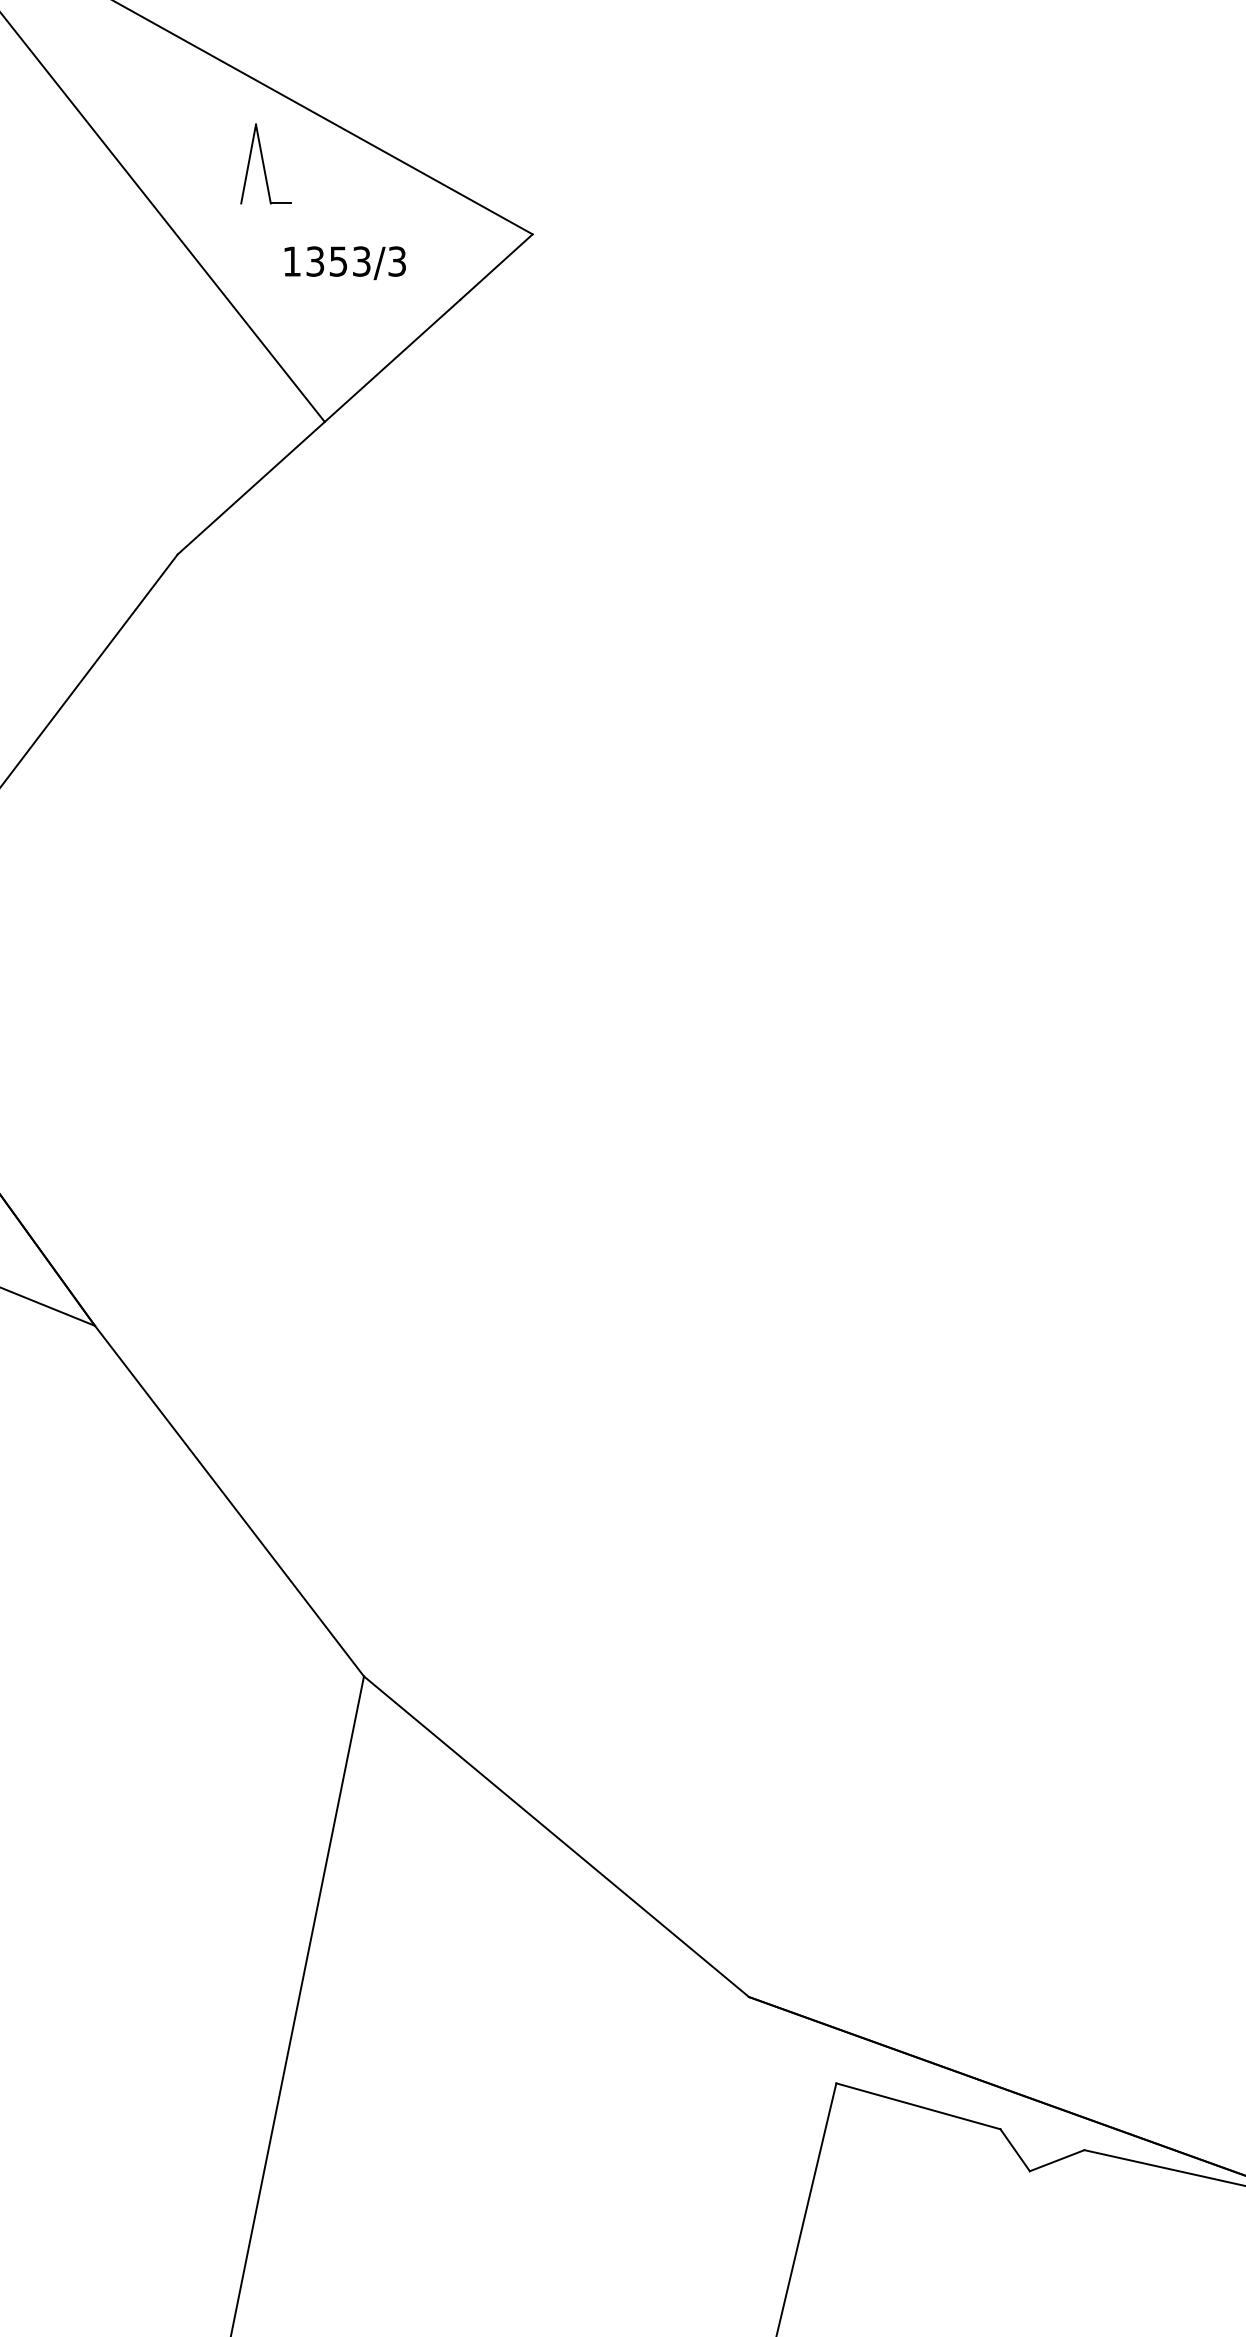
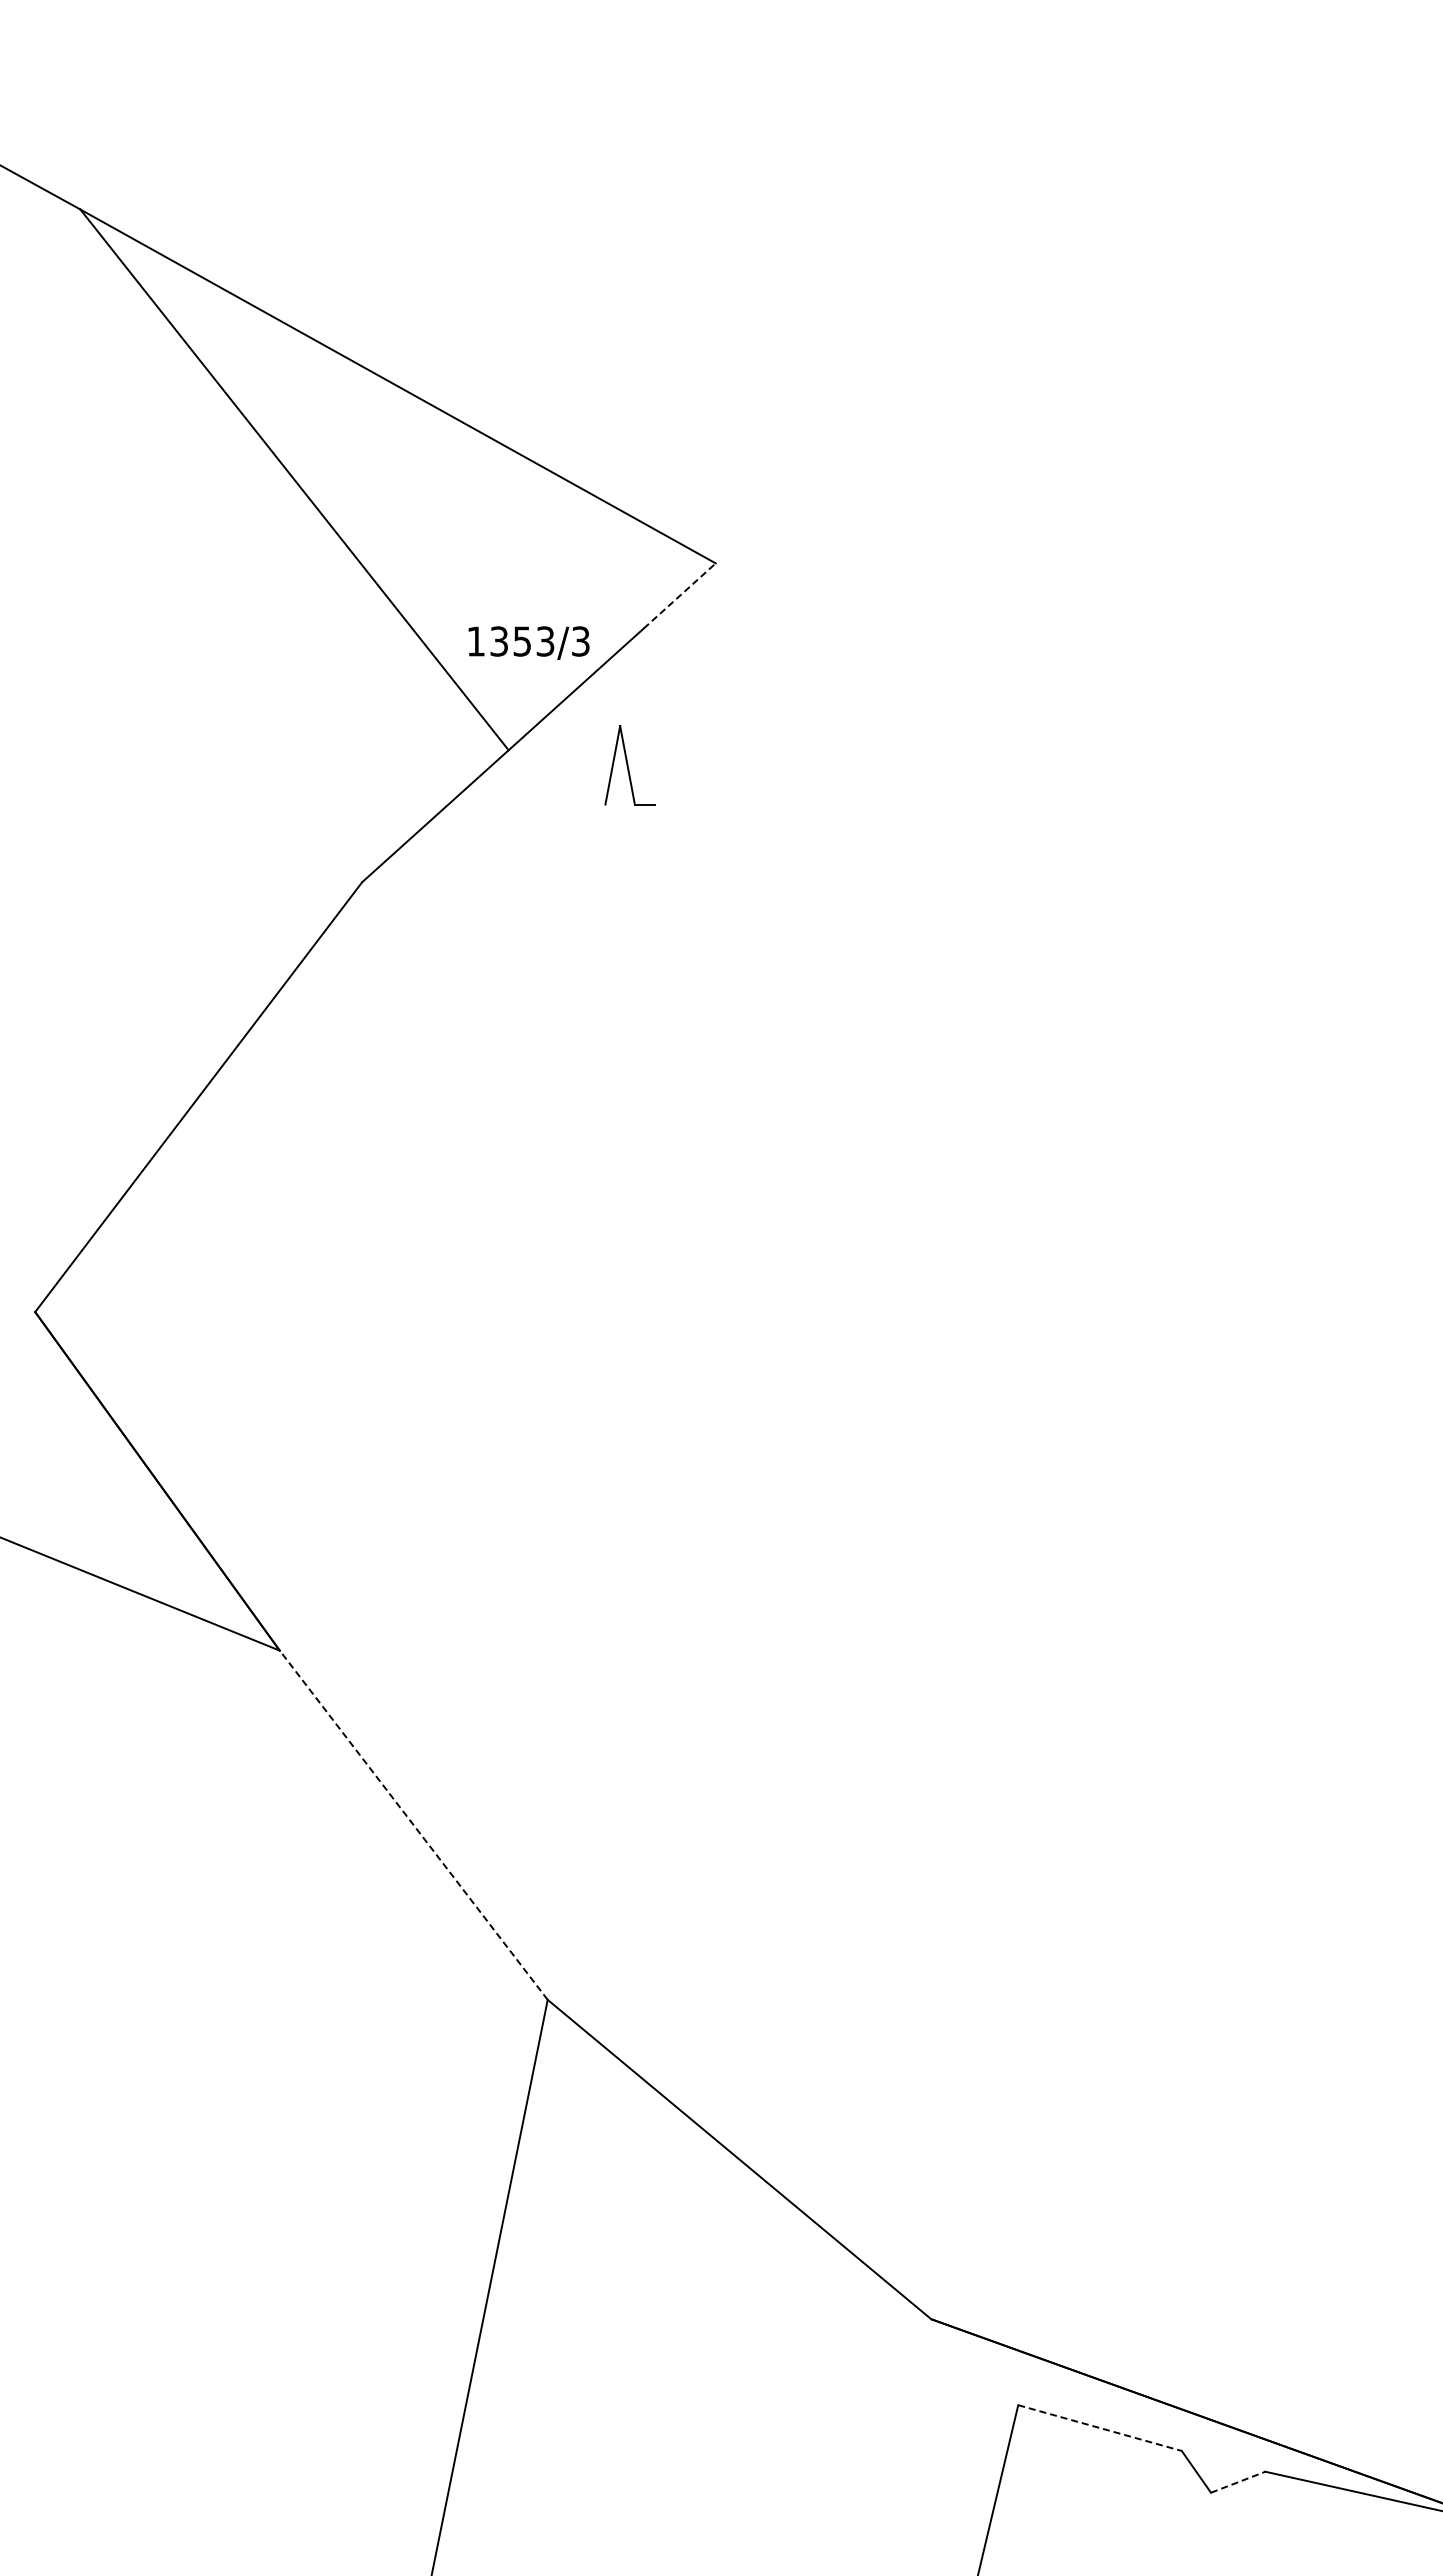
part: (265, 164) -> (629, 765), moved
text: (344, 262) -> (528, 642), moved
line: (496, 266) -> (679, 595), solid -> dashed
line: (229, 1500) -> (413, 1824), solid -> dashed
line: (918, 2106) -> (1100, 2428), solid -> dashed
line: (1057, 2160) -> (1238, 2482), solid -> dashed

